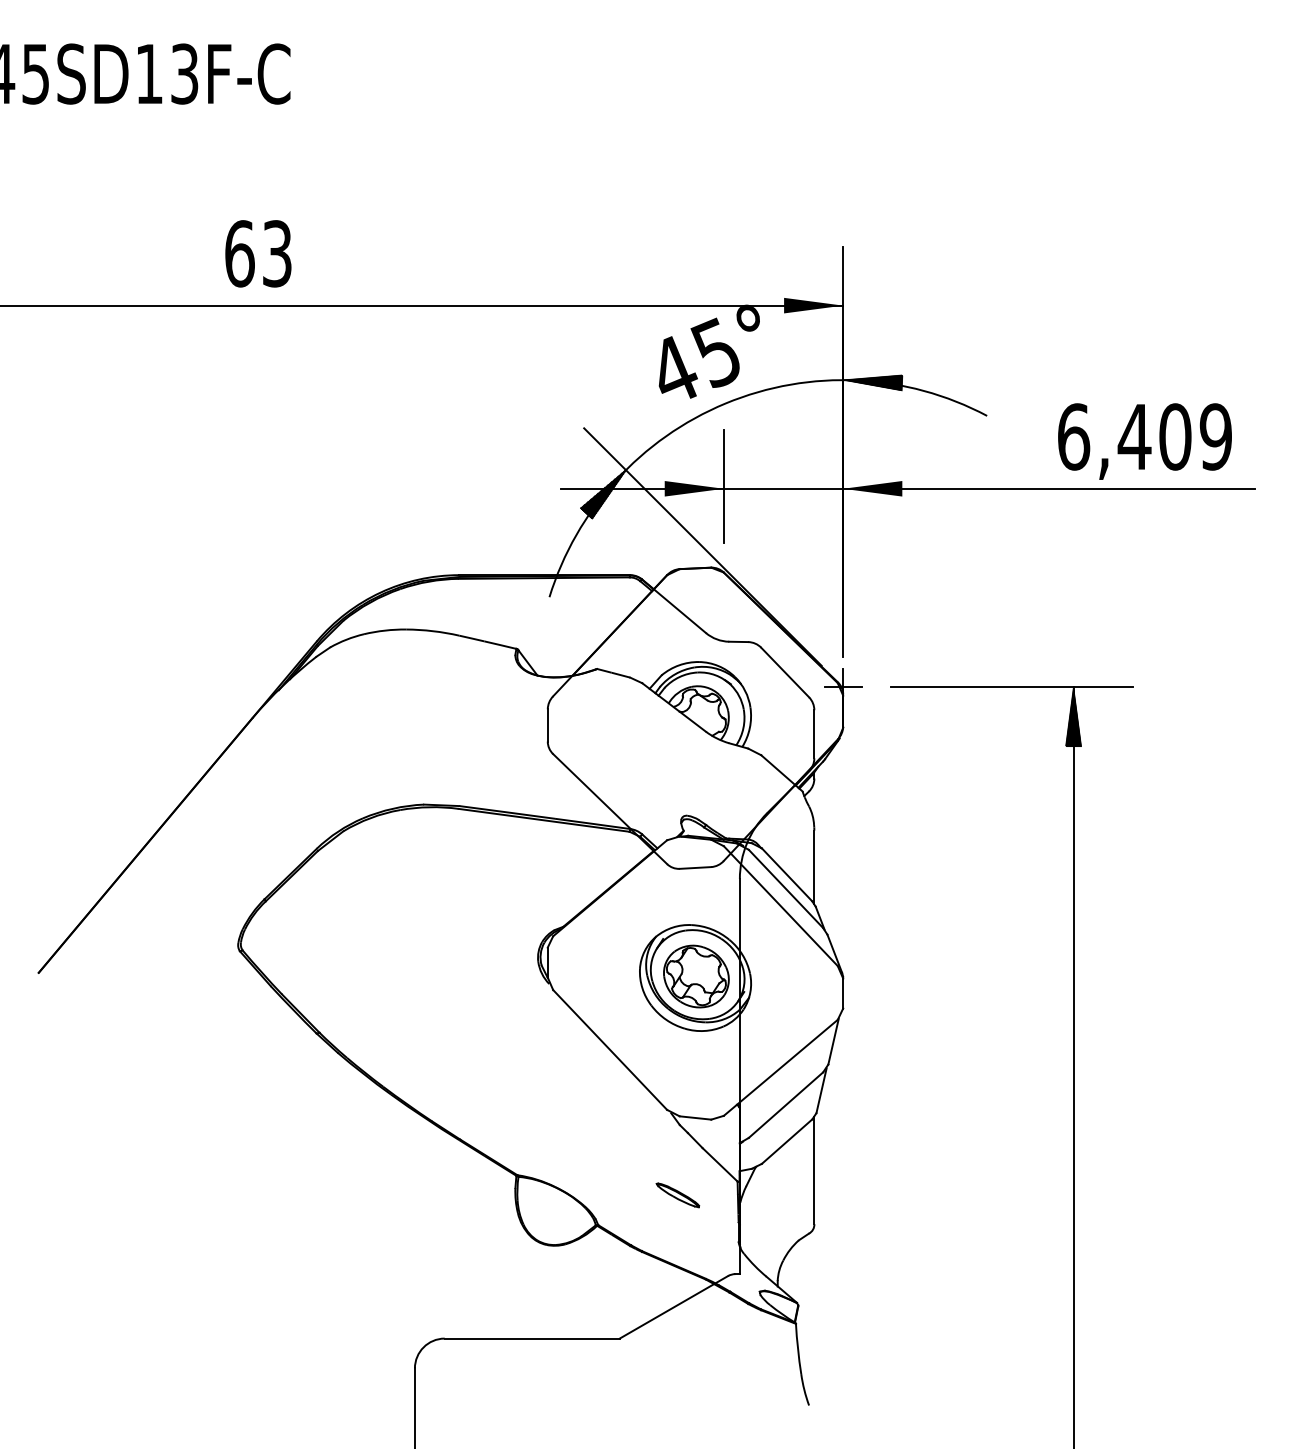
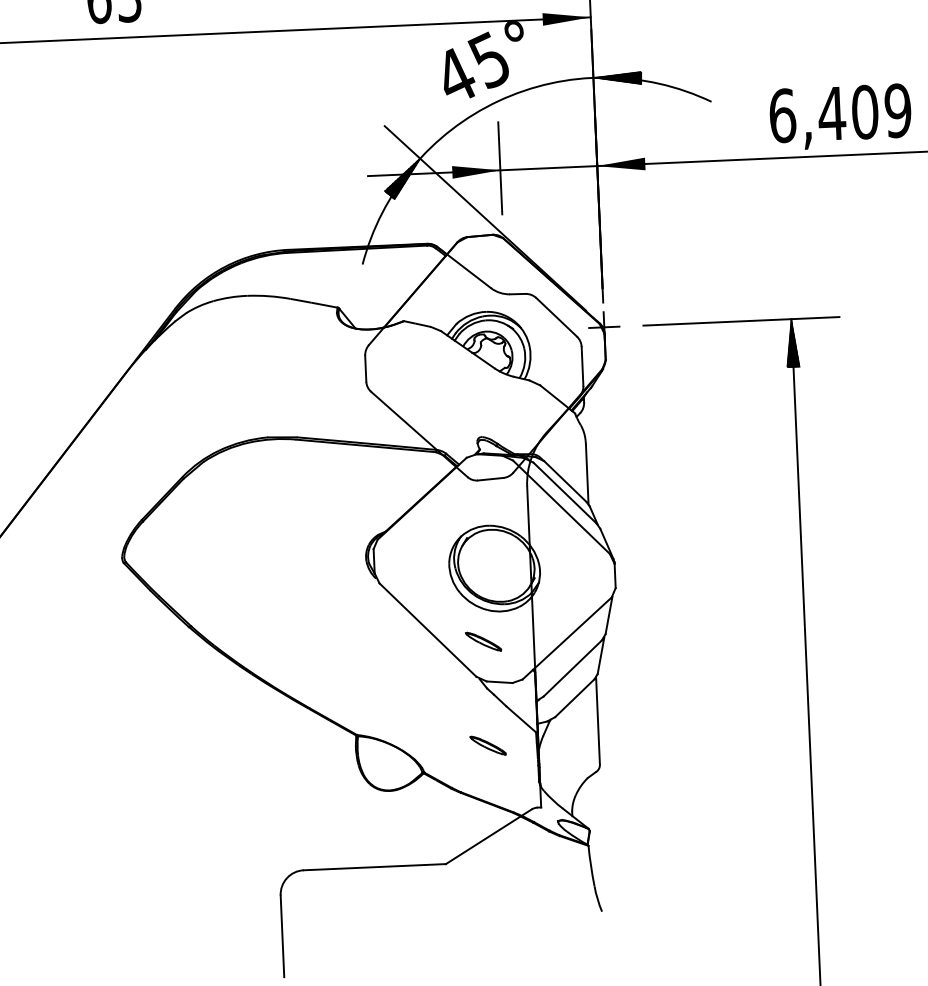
part: (696, 976) -> (495, 567), removed
part: (677, 1067) -> (483, 641), added

